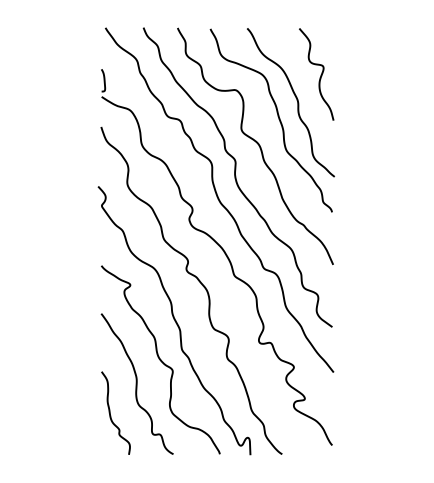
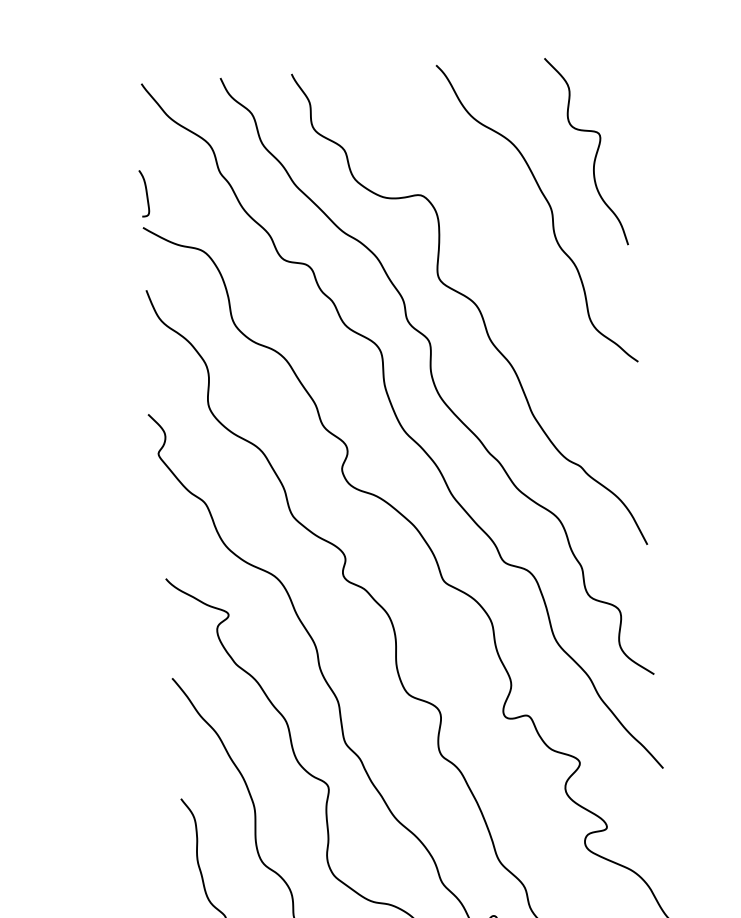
curve: (277, 116) -> (511, 244), removed

